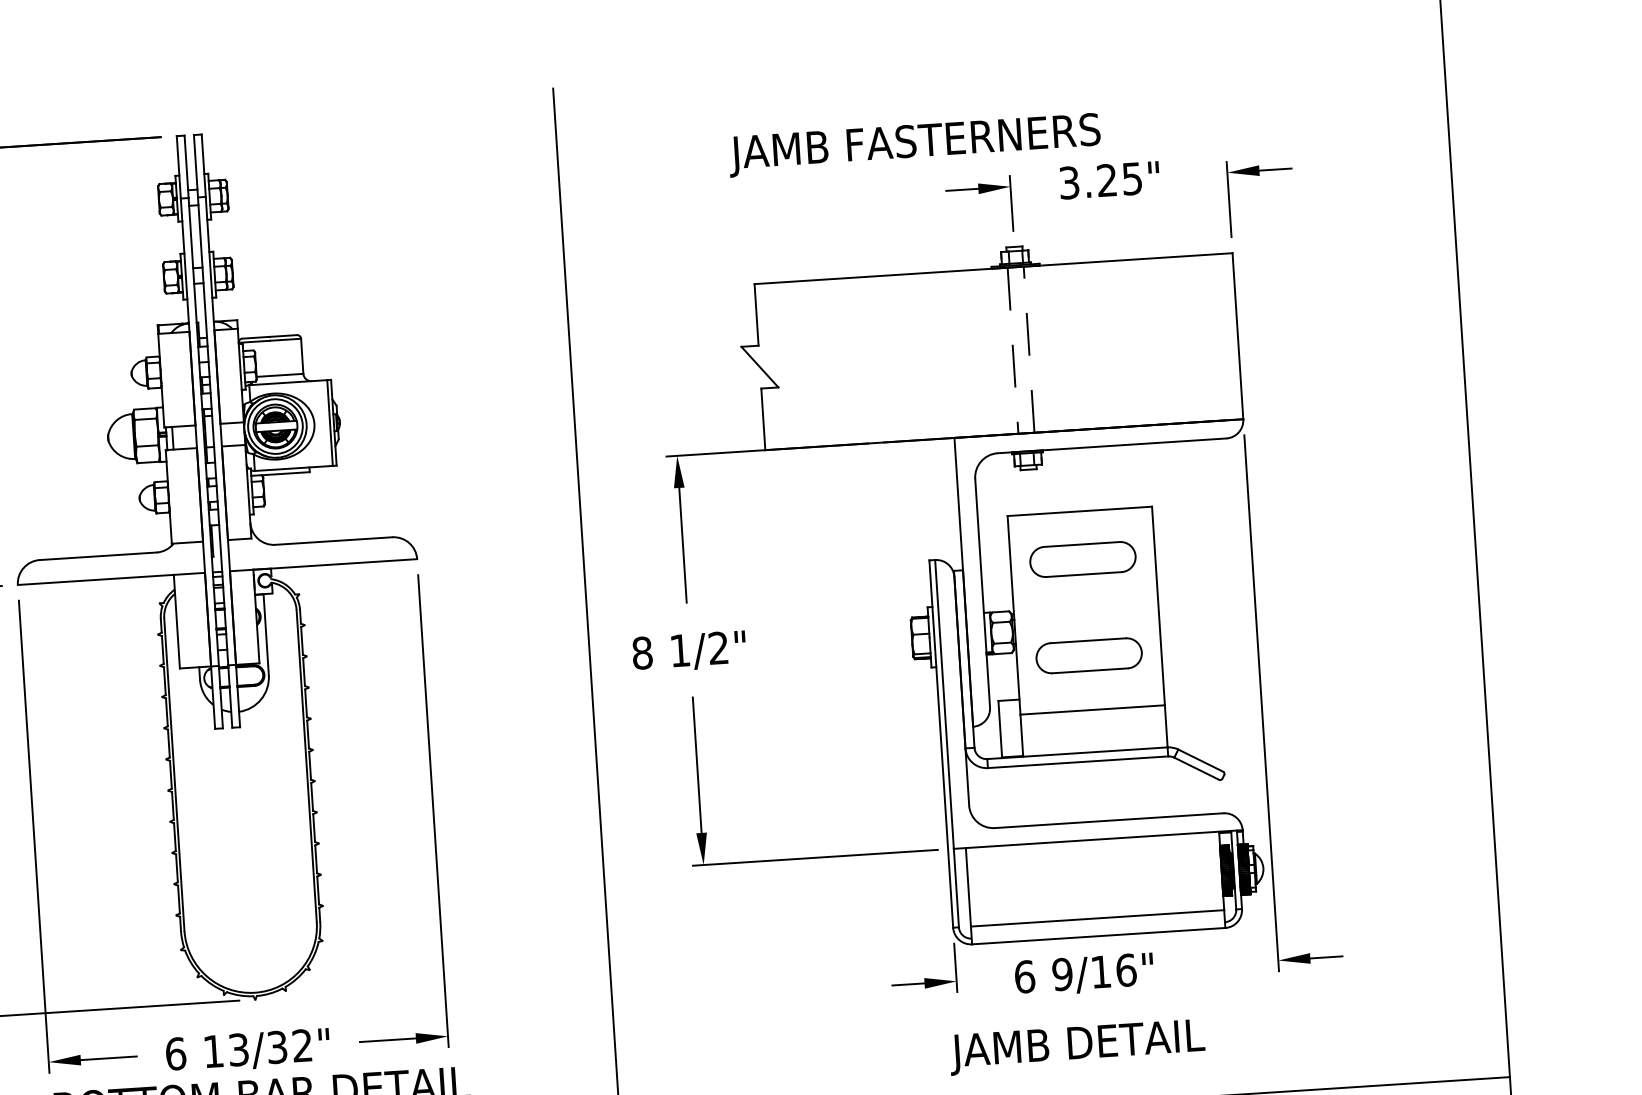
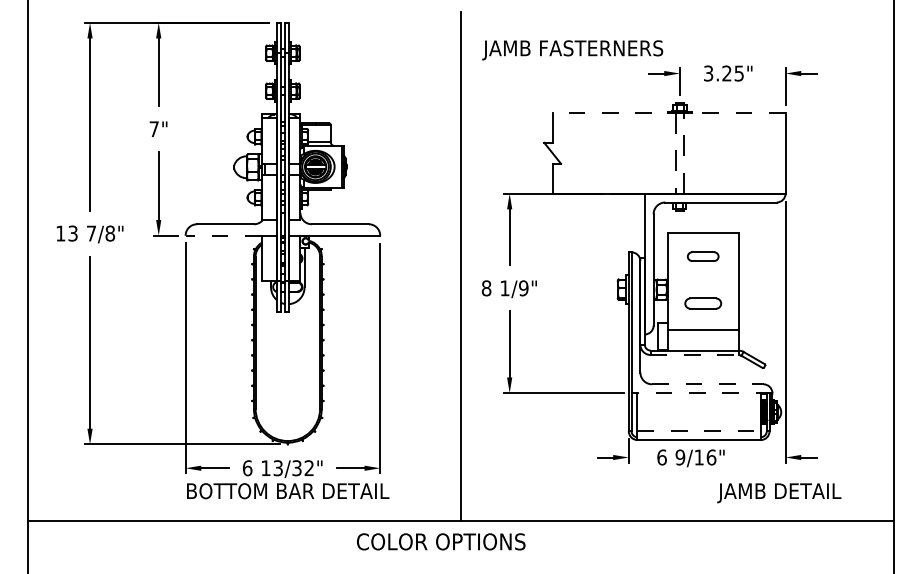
text: (914, 145) -> (572, 50), moved
line: (992, 268) -> (668, 112), solid -> dashed
part: (1081, 559) -> (702, 256), size x0.6
line: (95, 579) -> (223, 235), solid -> dashed
text: (718, 648) -> (523, 288), 1/2" -> 1/9"
part: (1087, 655) -> (702, 303), size x0.7
line: (1077, 763) -> (694, 355), solid -> dashed
line: (1108, 821) -> (707, 384), solid -> dashed
line: (1097, 840) -> (701, 393), solid -> dashed
line: (1098, 918) -> (699, 431), solid -> dashed
text: (1077, 1047) -> (779, 493), moved

